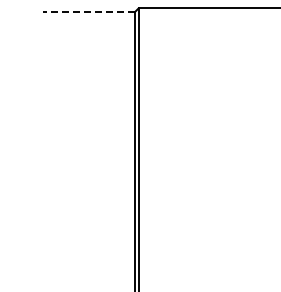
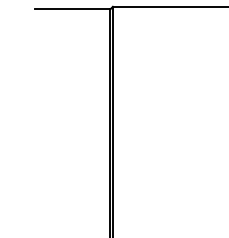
line: (88, 11) -> (72, 9), dashed -> solid

